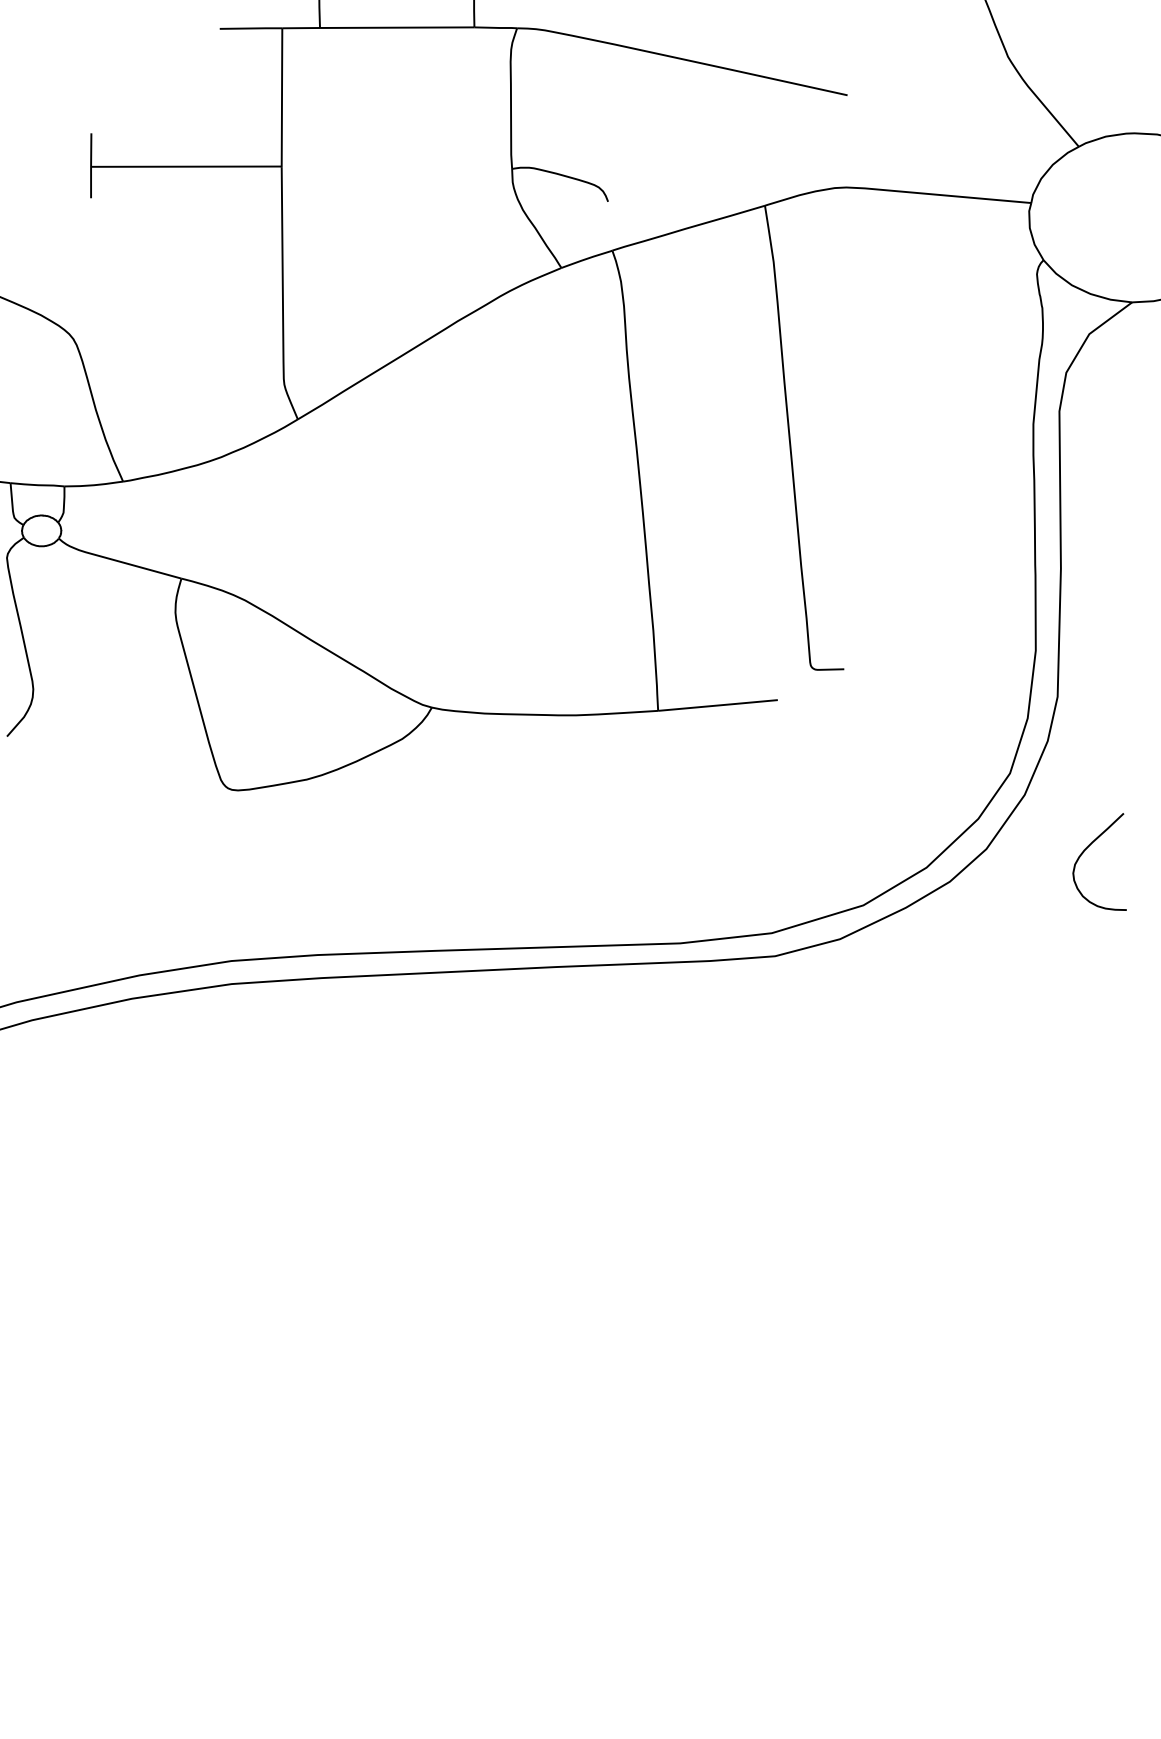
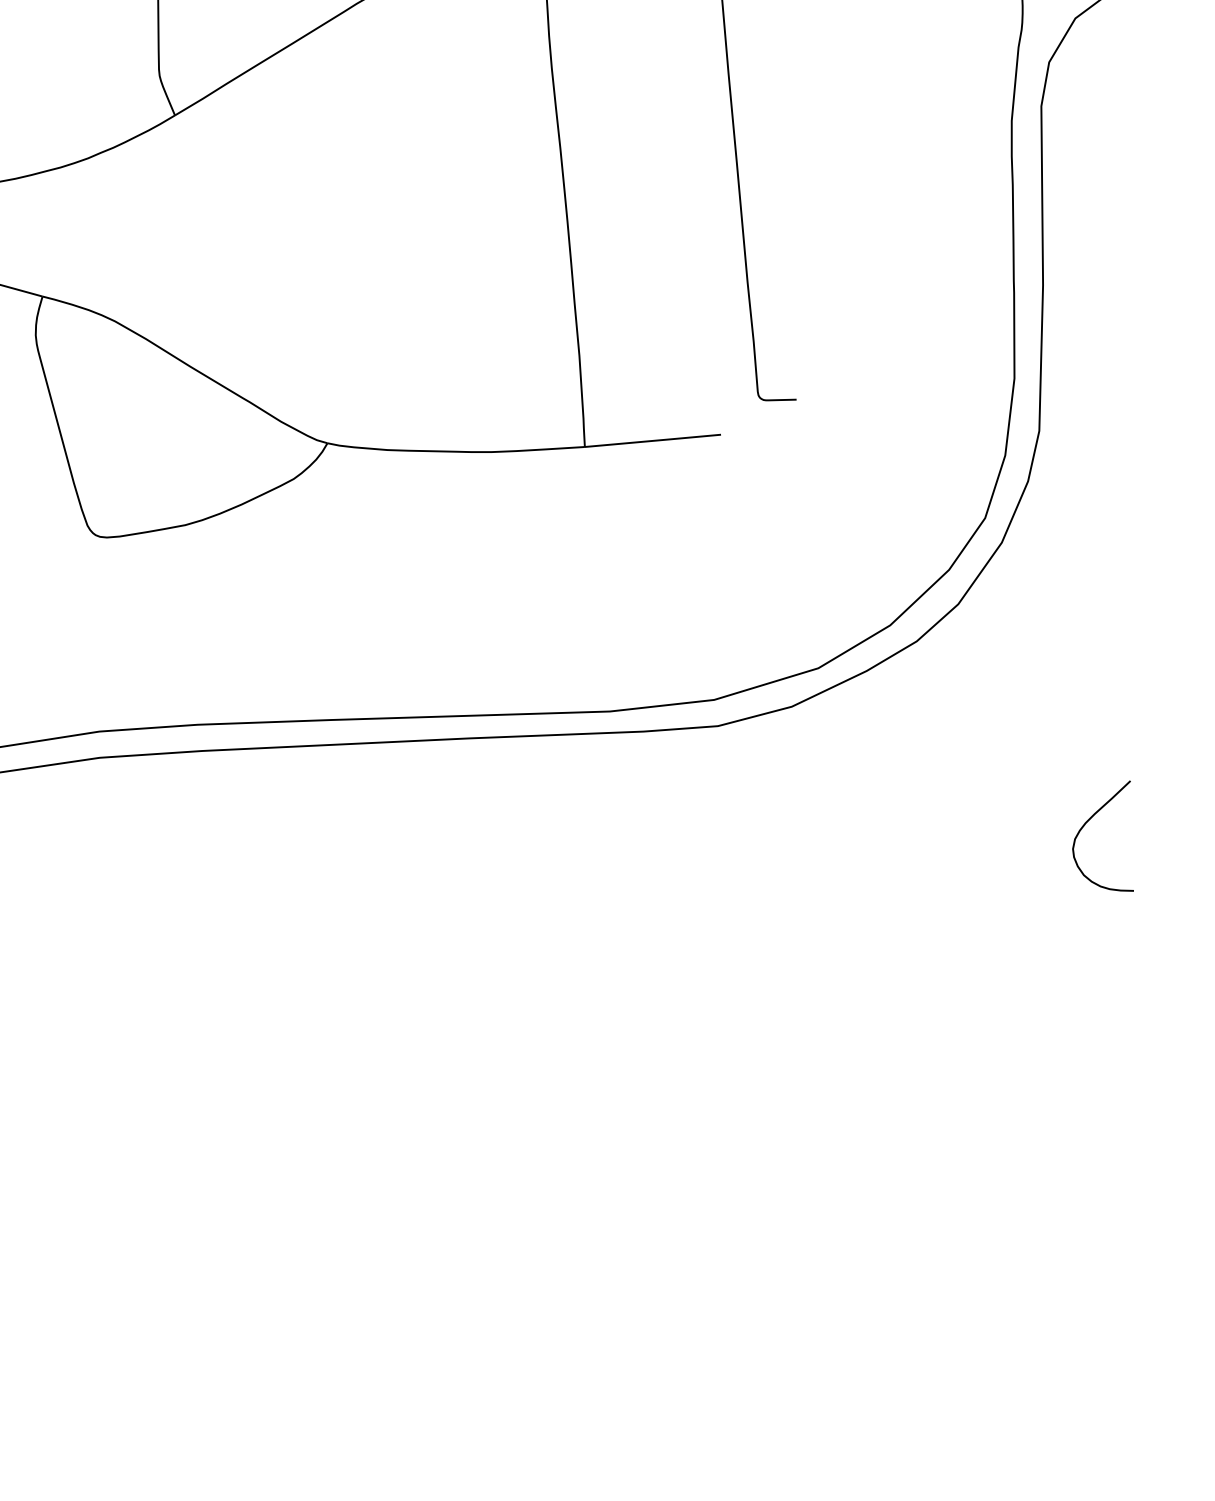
curve: (1084, 852) -> (1085, 825), moved

